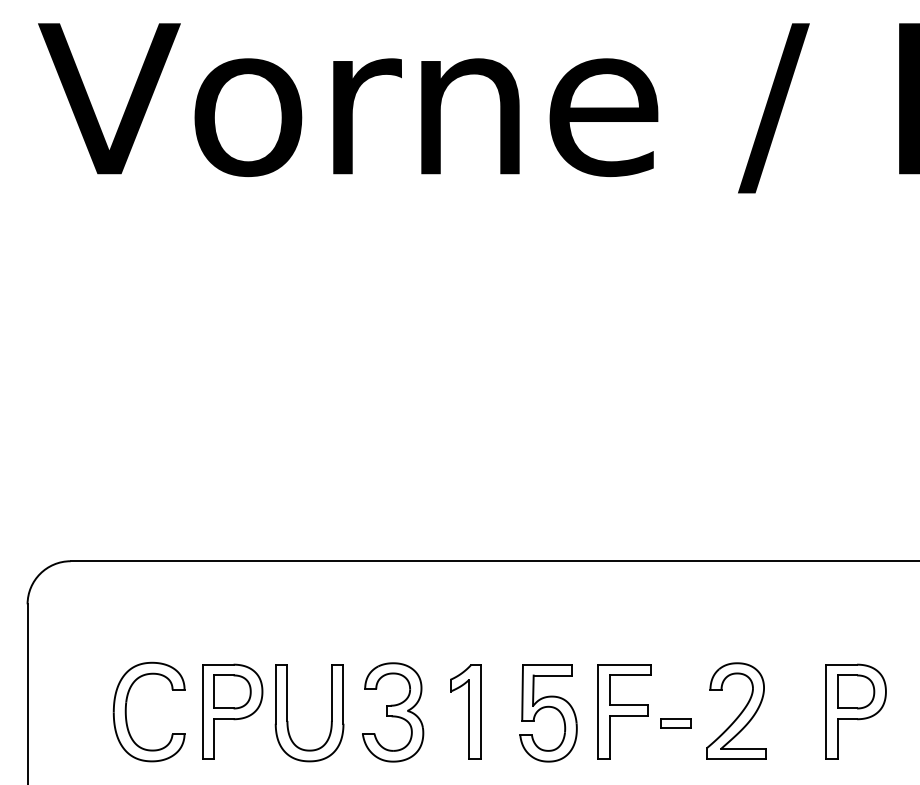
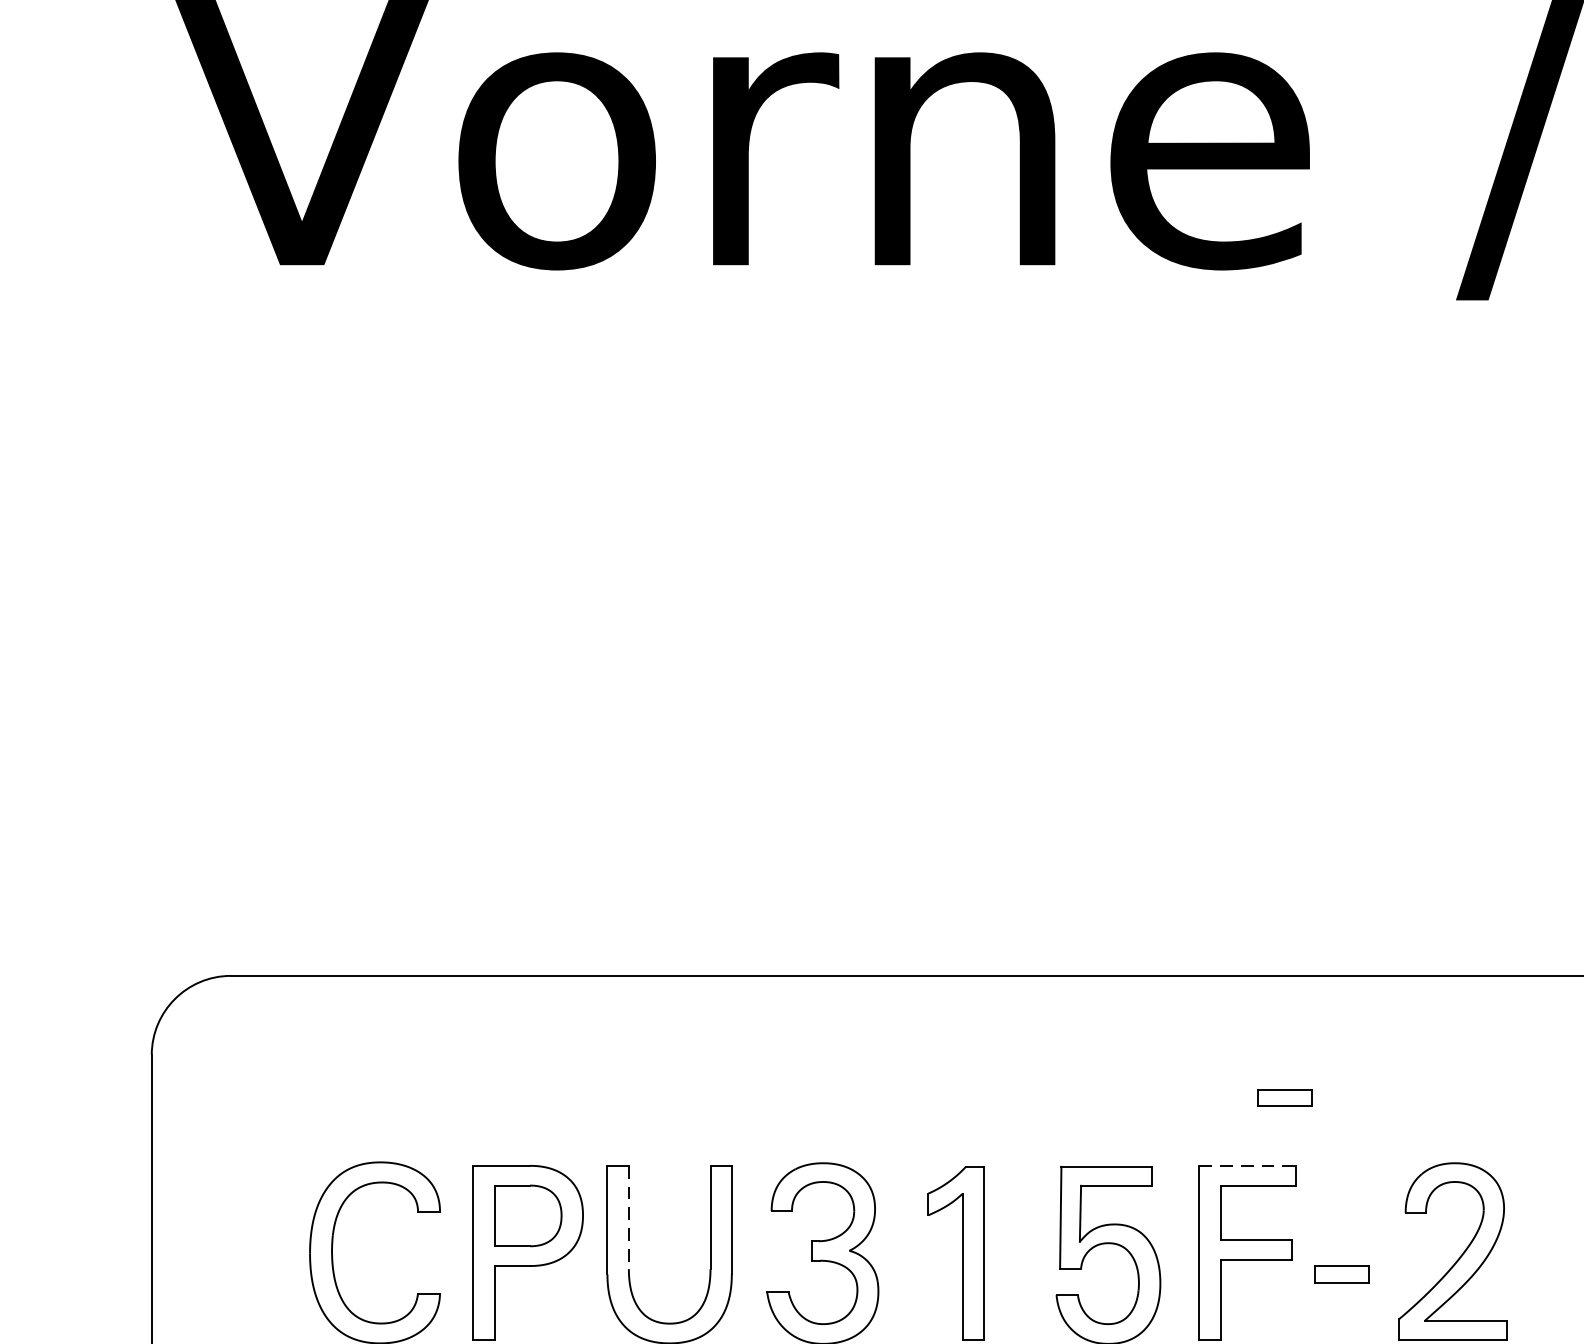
part: (644, 627) -> (1284, 1097), added
line: (624, 664) -> (1247, 1165), solid -> dashed
line: (287, 693) -> (629, 1218), solid -> dashed

